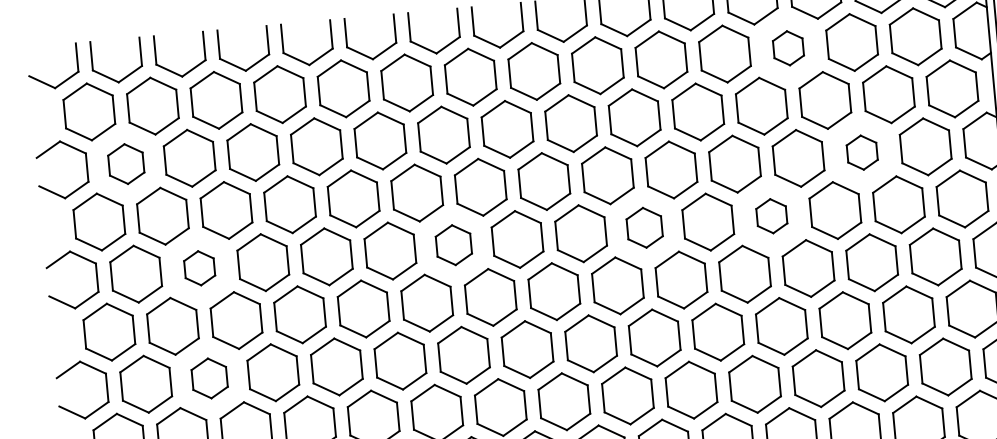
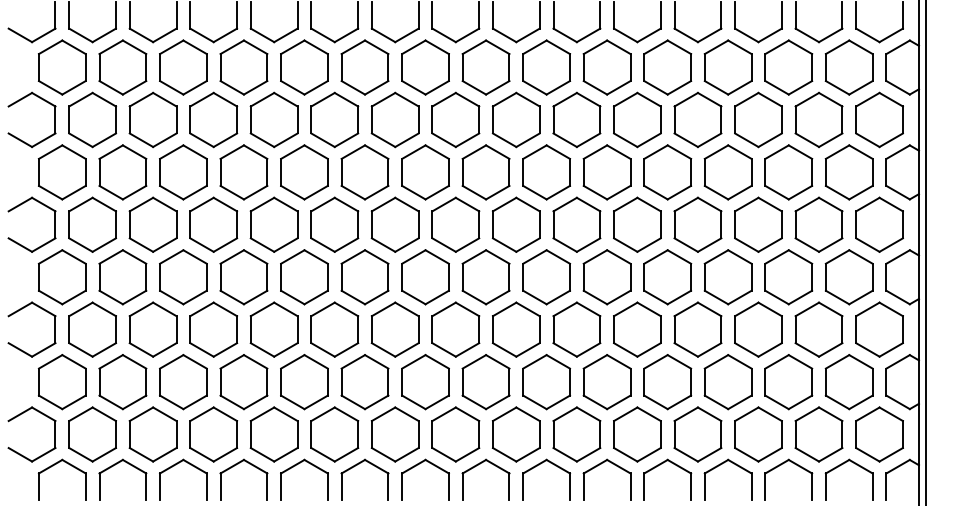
part: (787, 48) -> (727, 67), size x1.67
part: (861, 152) -> (788, 172), size x1.67
part: (126, 163) -> (92, 119), size x1.43
part: (771, 216) -> (697, 224), size x1.67
part: (644, 227) -> (576, 224), size x1.43
part: (453, 245) -> (394, 224), size x1.43
part: (199, 268) -> (152, 224), size x1.67
part: (209, 378) -> (152, 329), size x1.43

